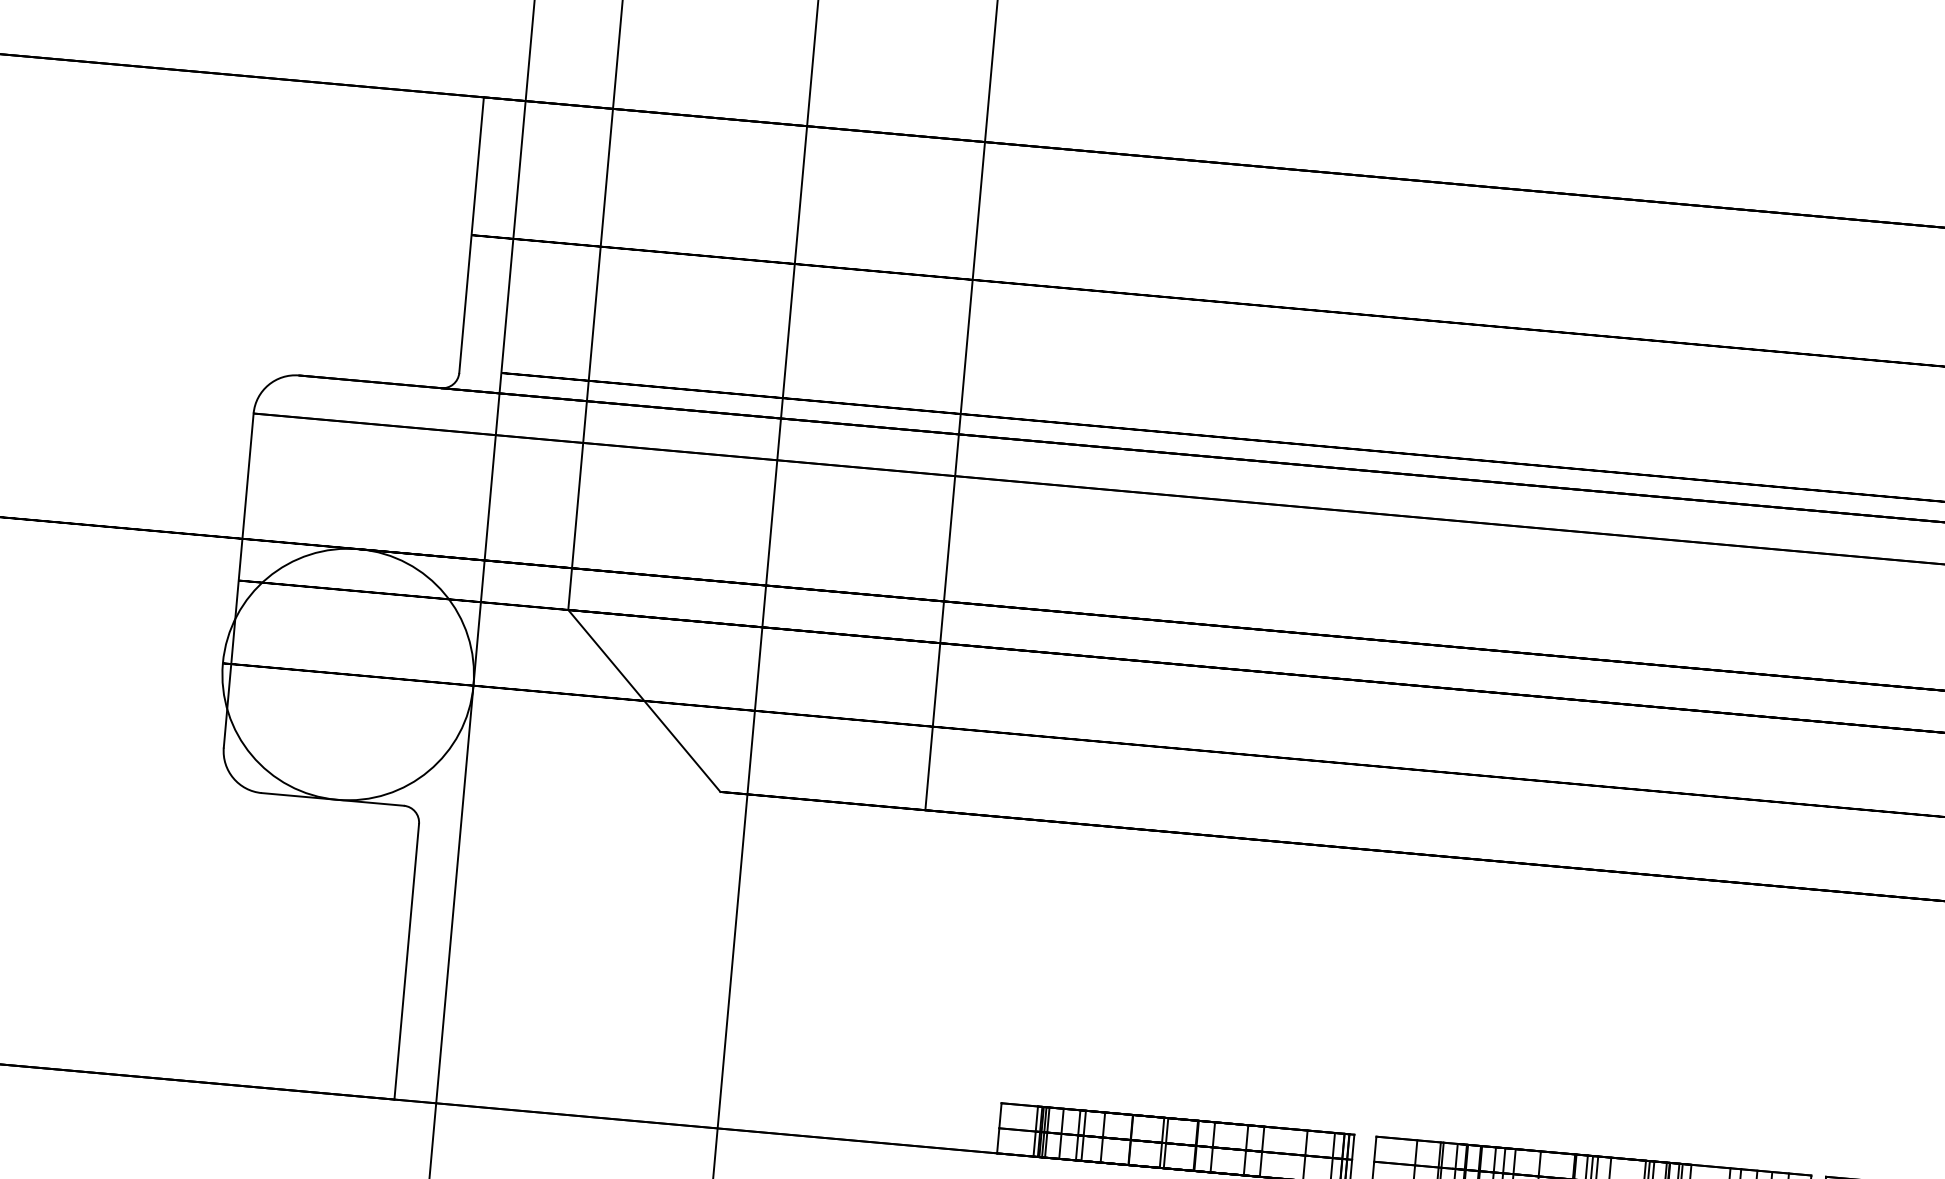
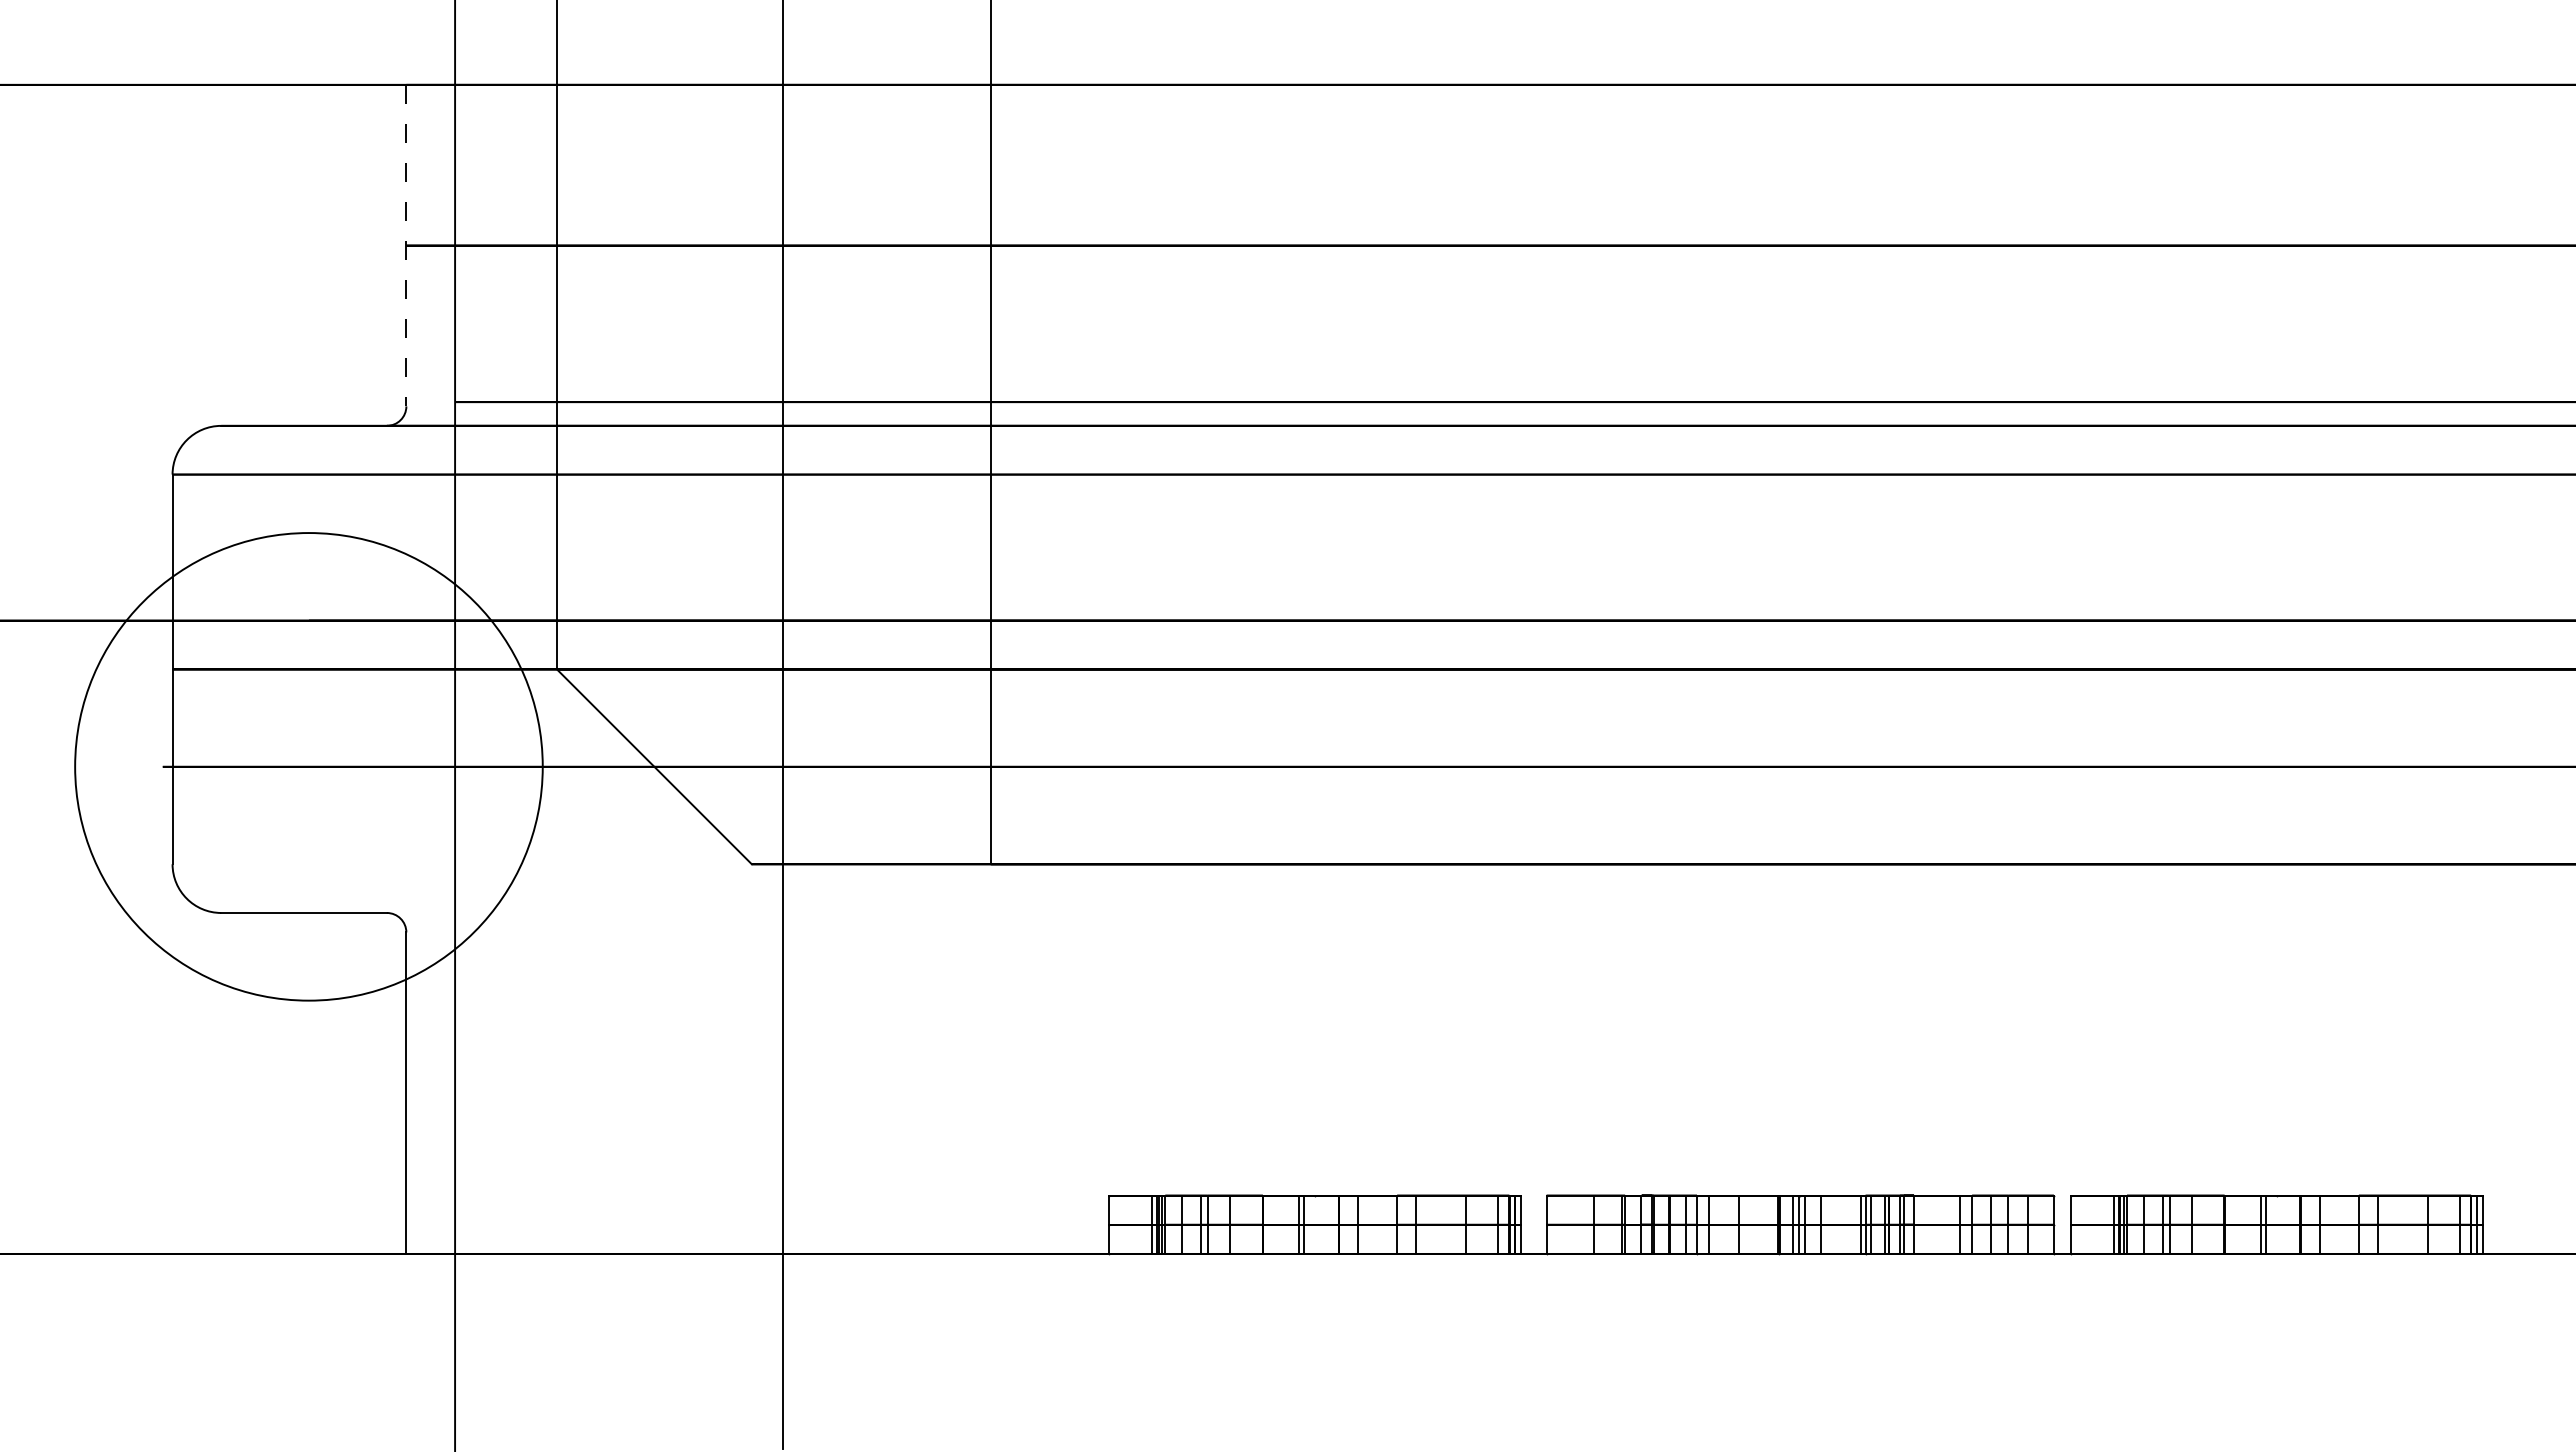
line: (471, 235) -> (406, 245), solid -> dashed
circle: (347, 674) -> (308, 766), size x1.6

